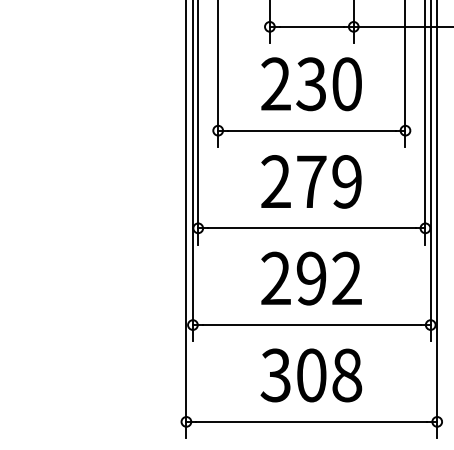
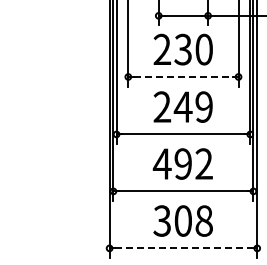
line: (311, 129) -> (183, 76), solid -> dashed
text: (310, 180) -> (182, 106), 279 -> 249
text: (274, 277) -> (161, 163), 292 -> 492
line: (311, 422) -> (183, 248), solid -> dashed

